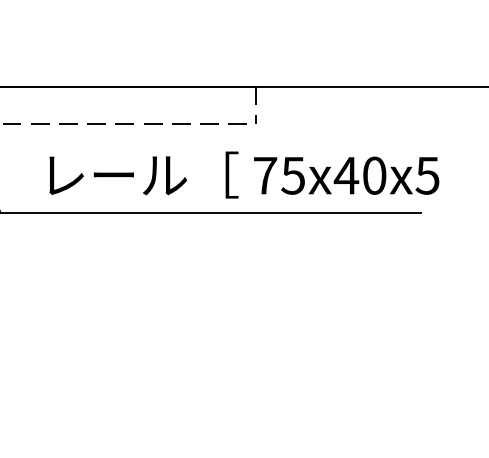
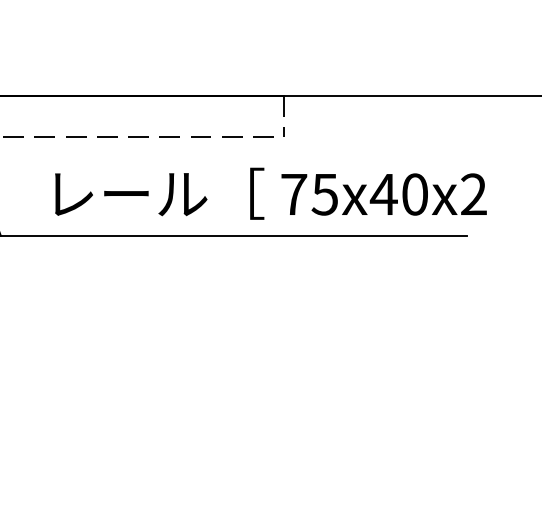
text: (427, 175) -> (473, 194), 75x40x5 -> 75x40x2

